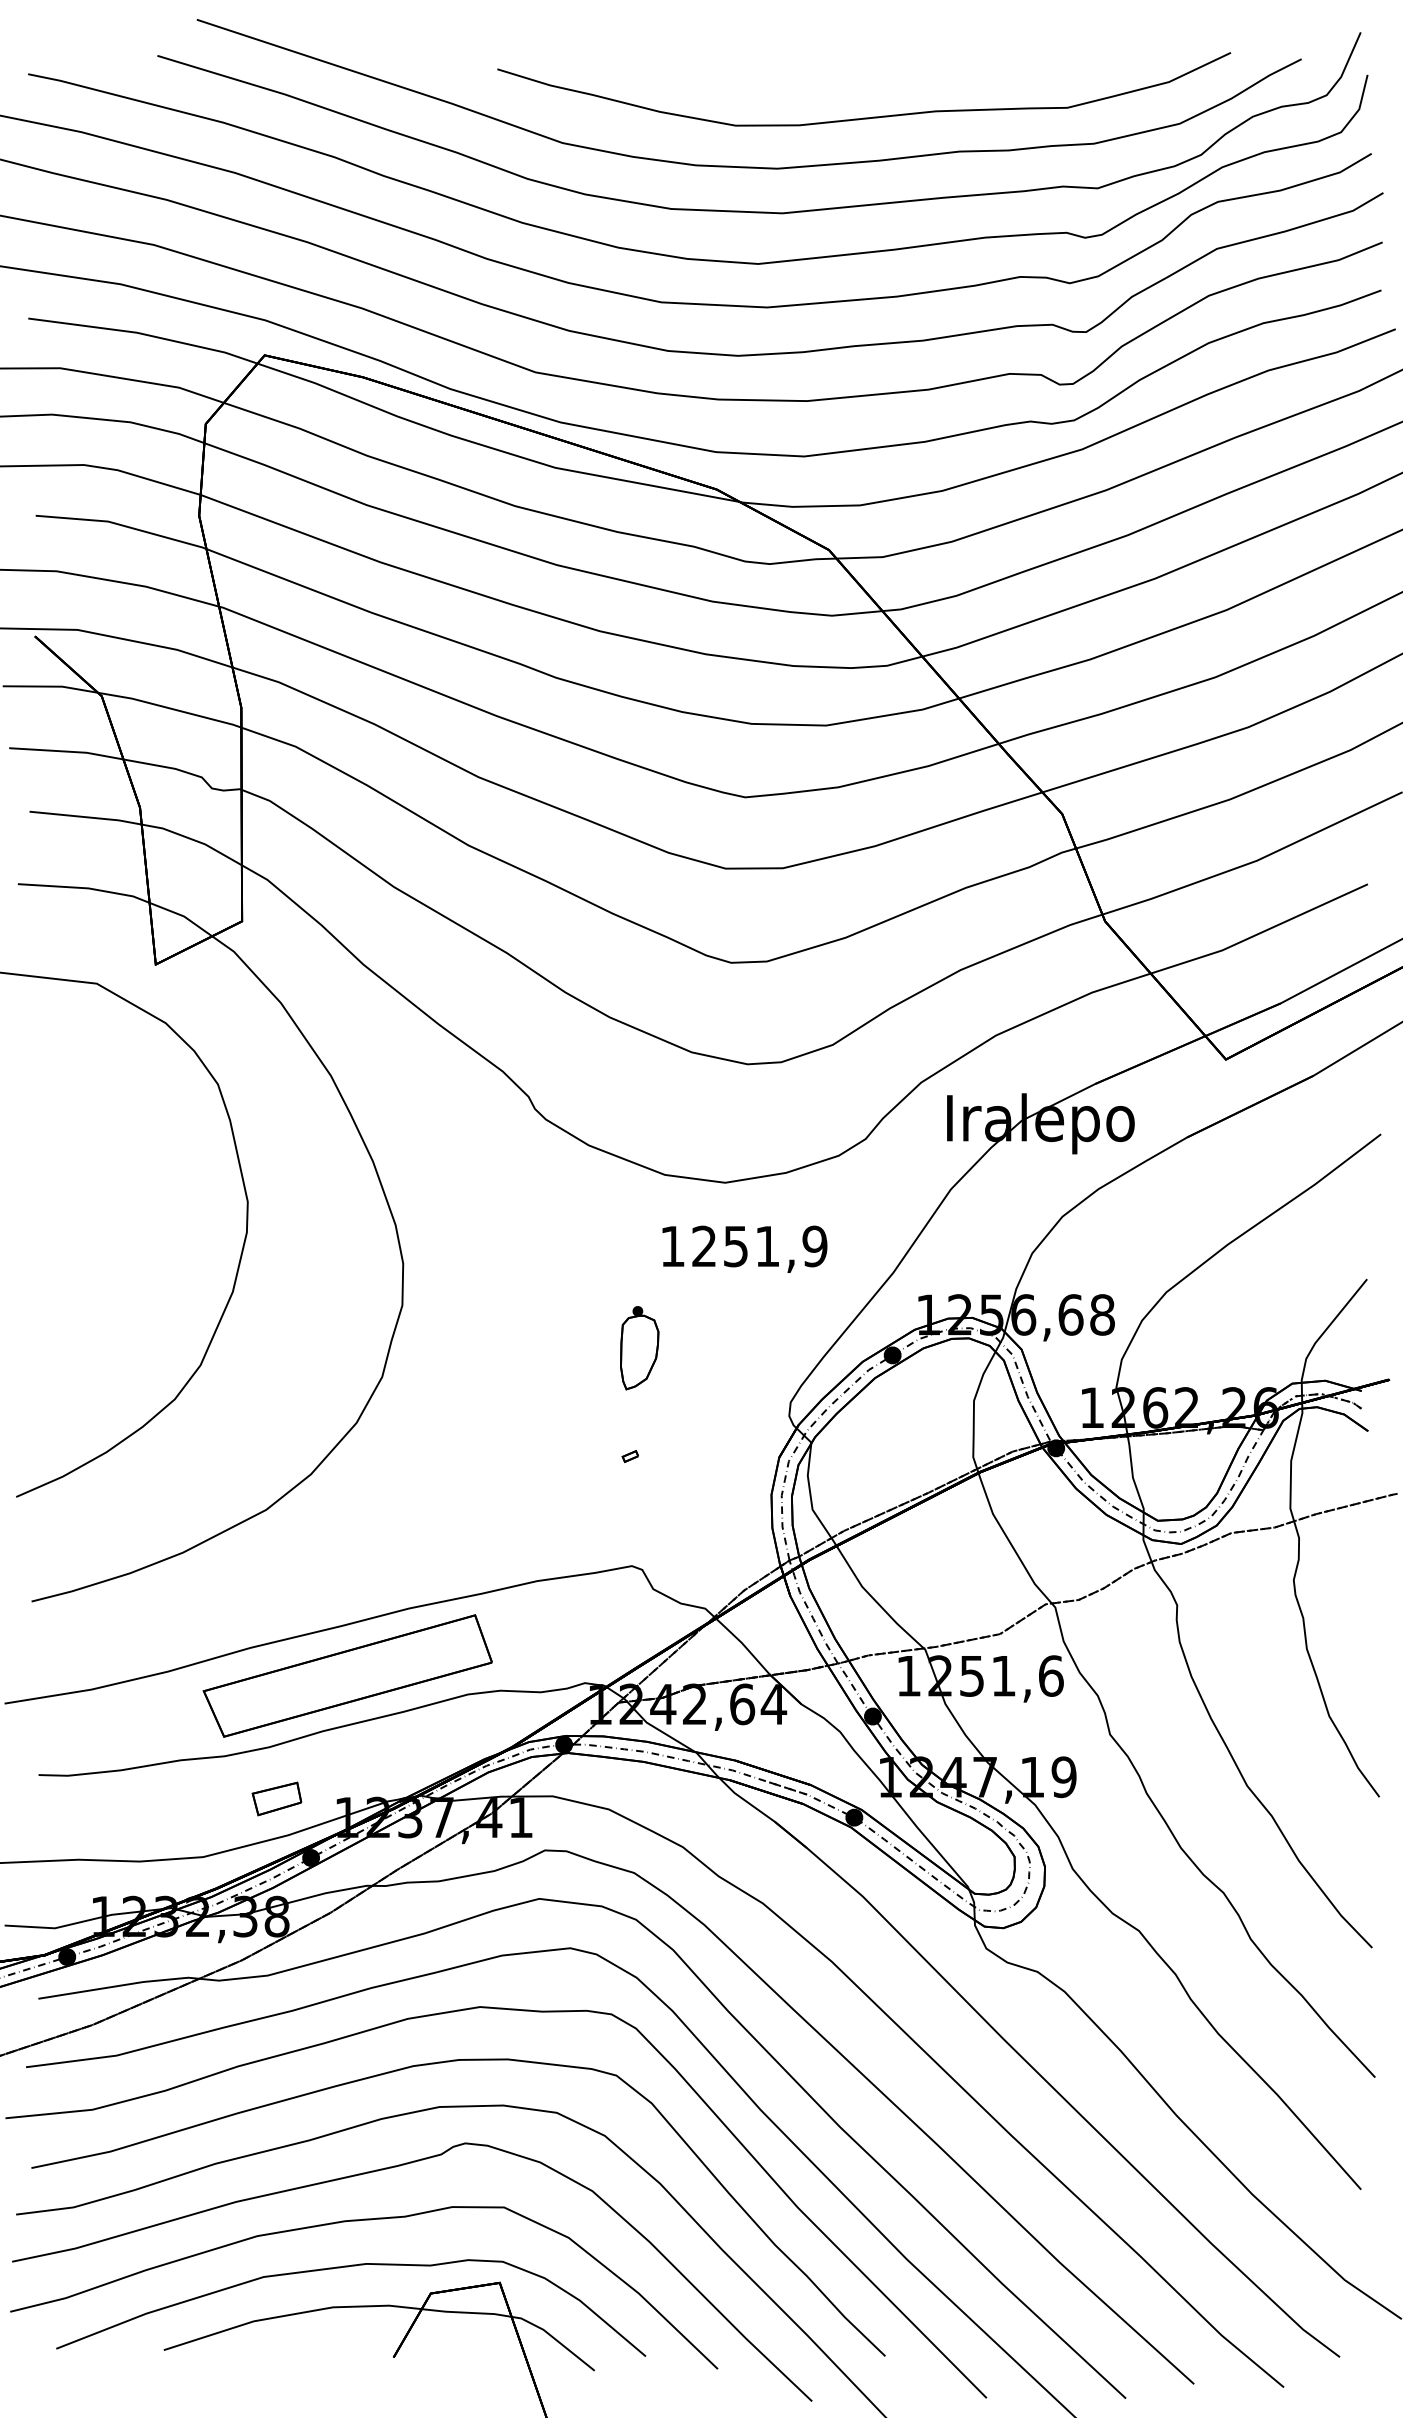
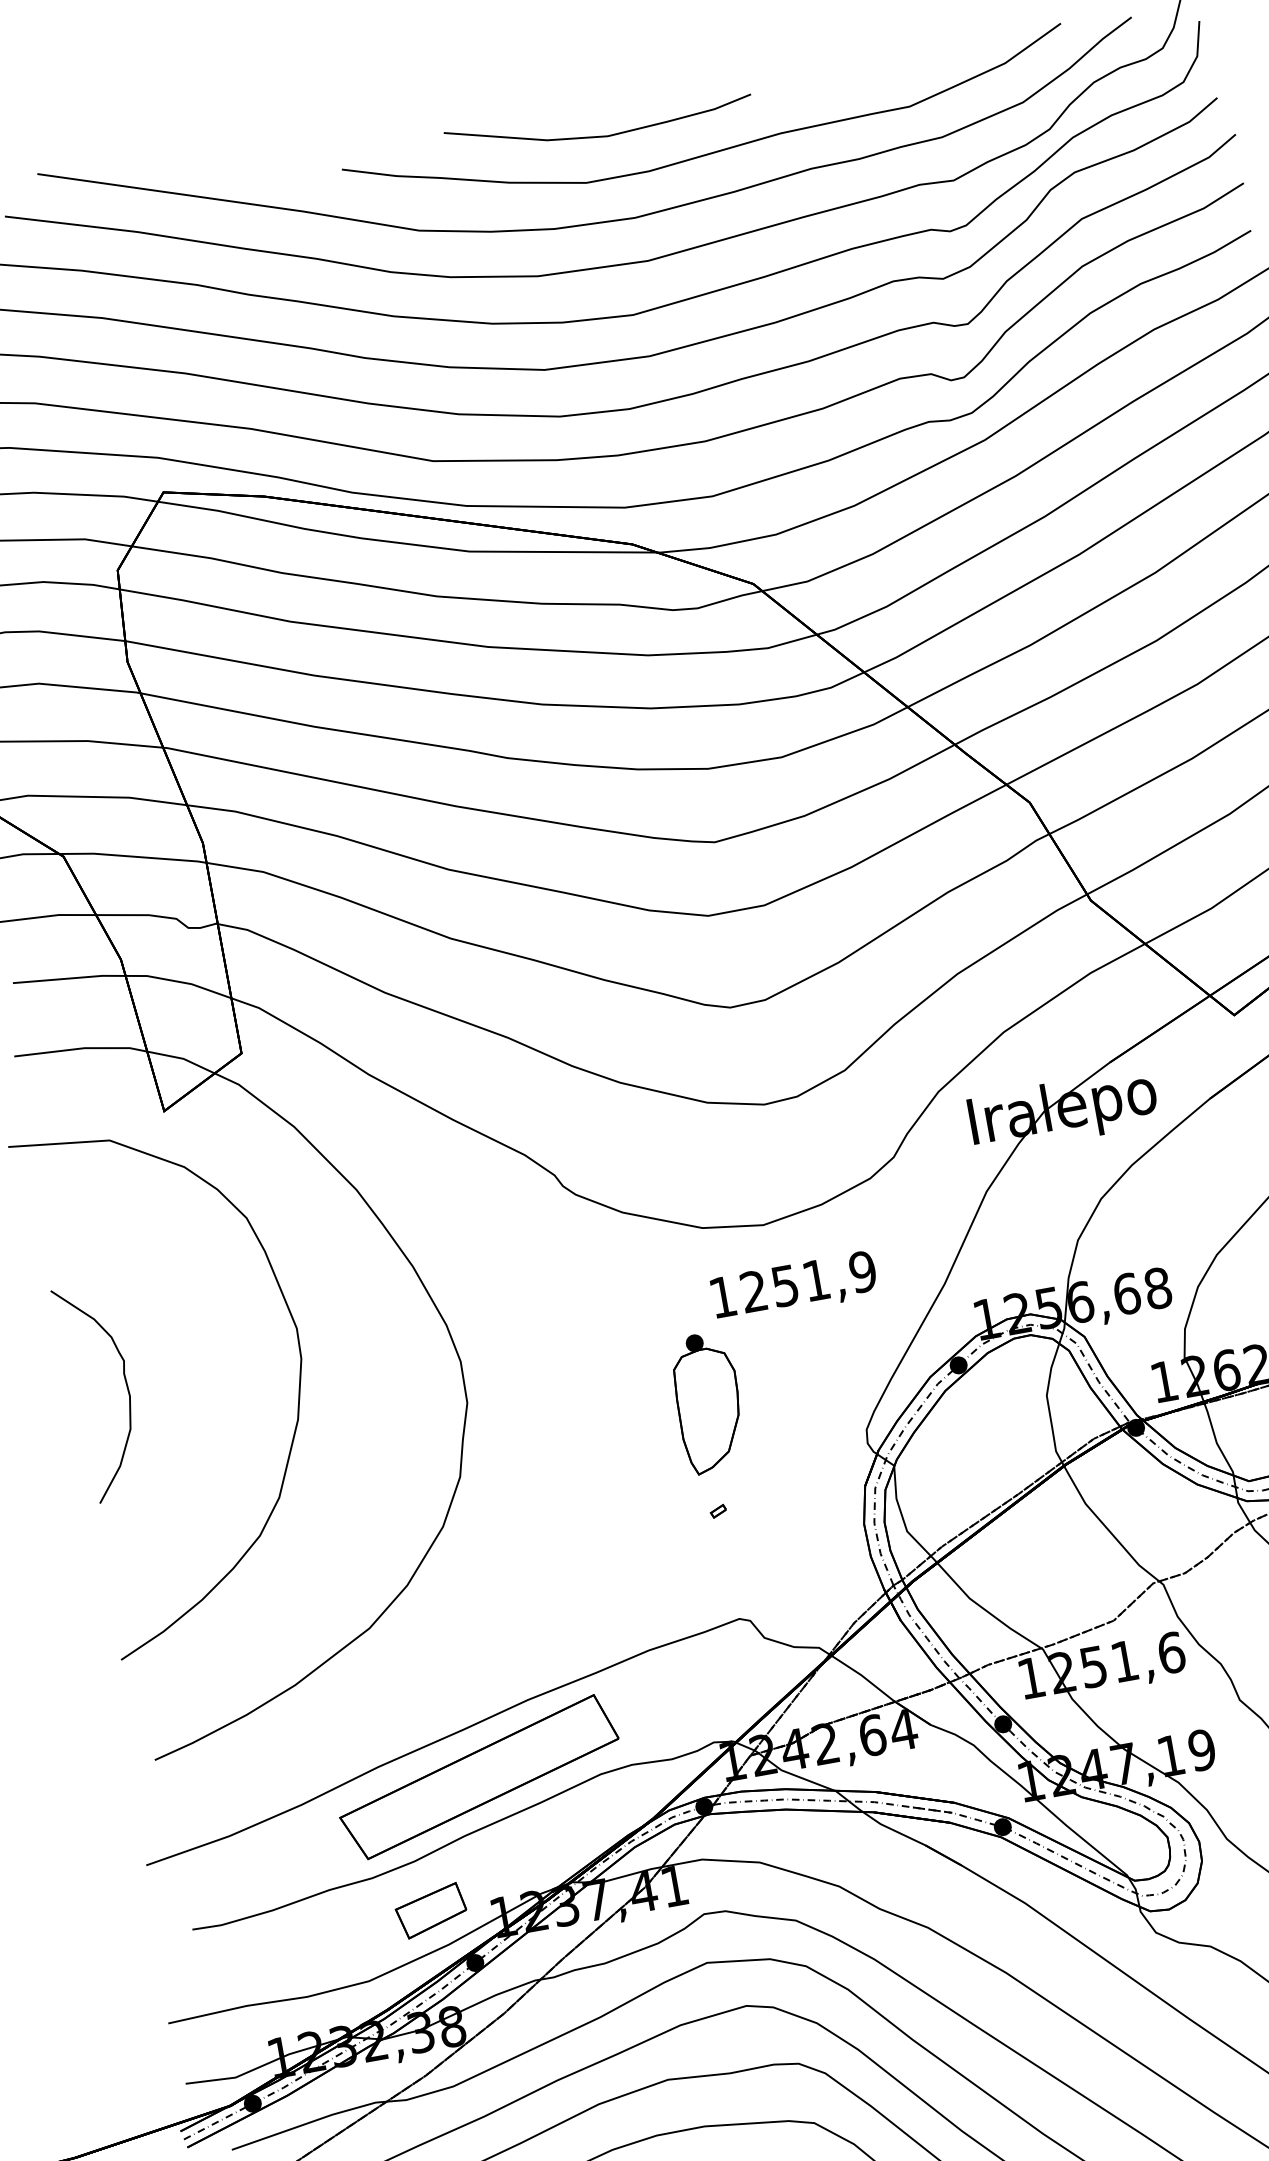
curve: (758, 81) -> (601, 135), added
curve: (69, 1228) -> (126, 1386), added
part: (639, 1347) -> (708, 1402), size x1.67
part: (276, 1798) -> (430, 1910), size x1.43

